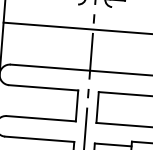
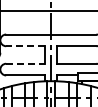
line: (43, 88) -> (25, 46), solid -> dashed
line: (40, 118) -> (25, 63), solid -> dashed

